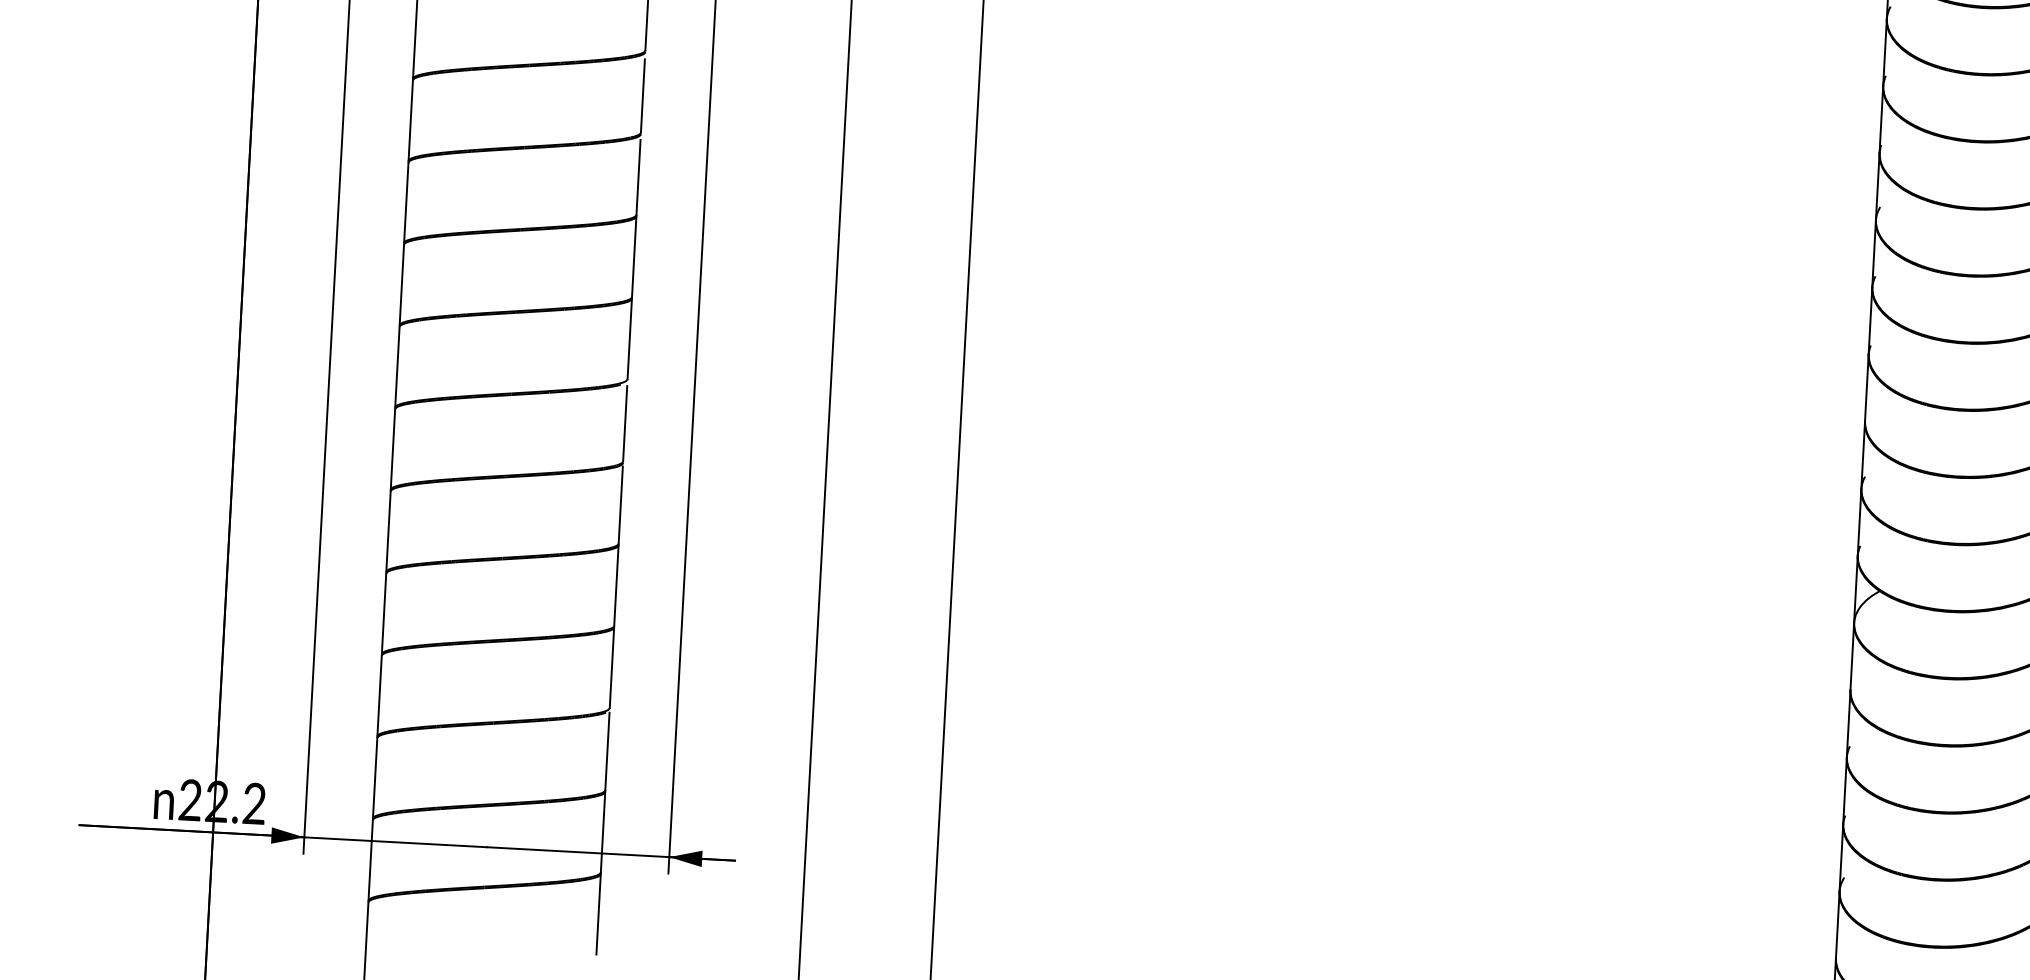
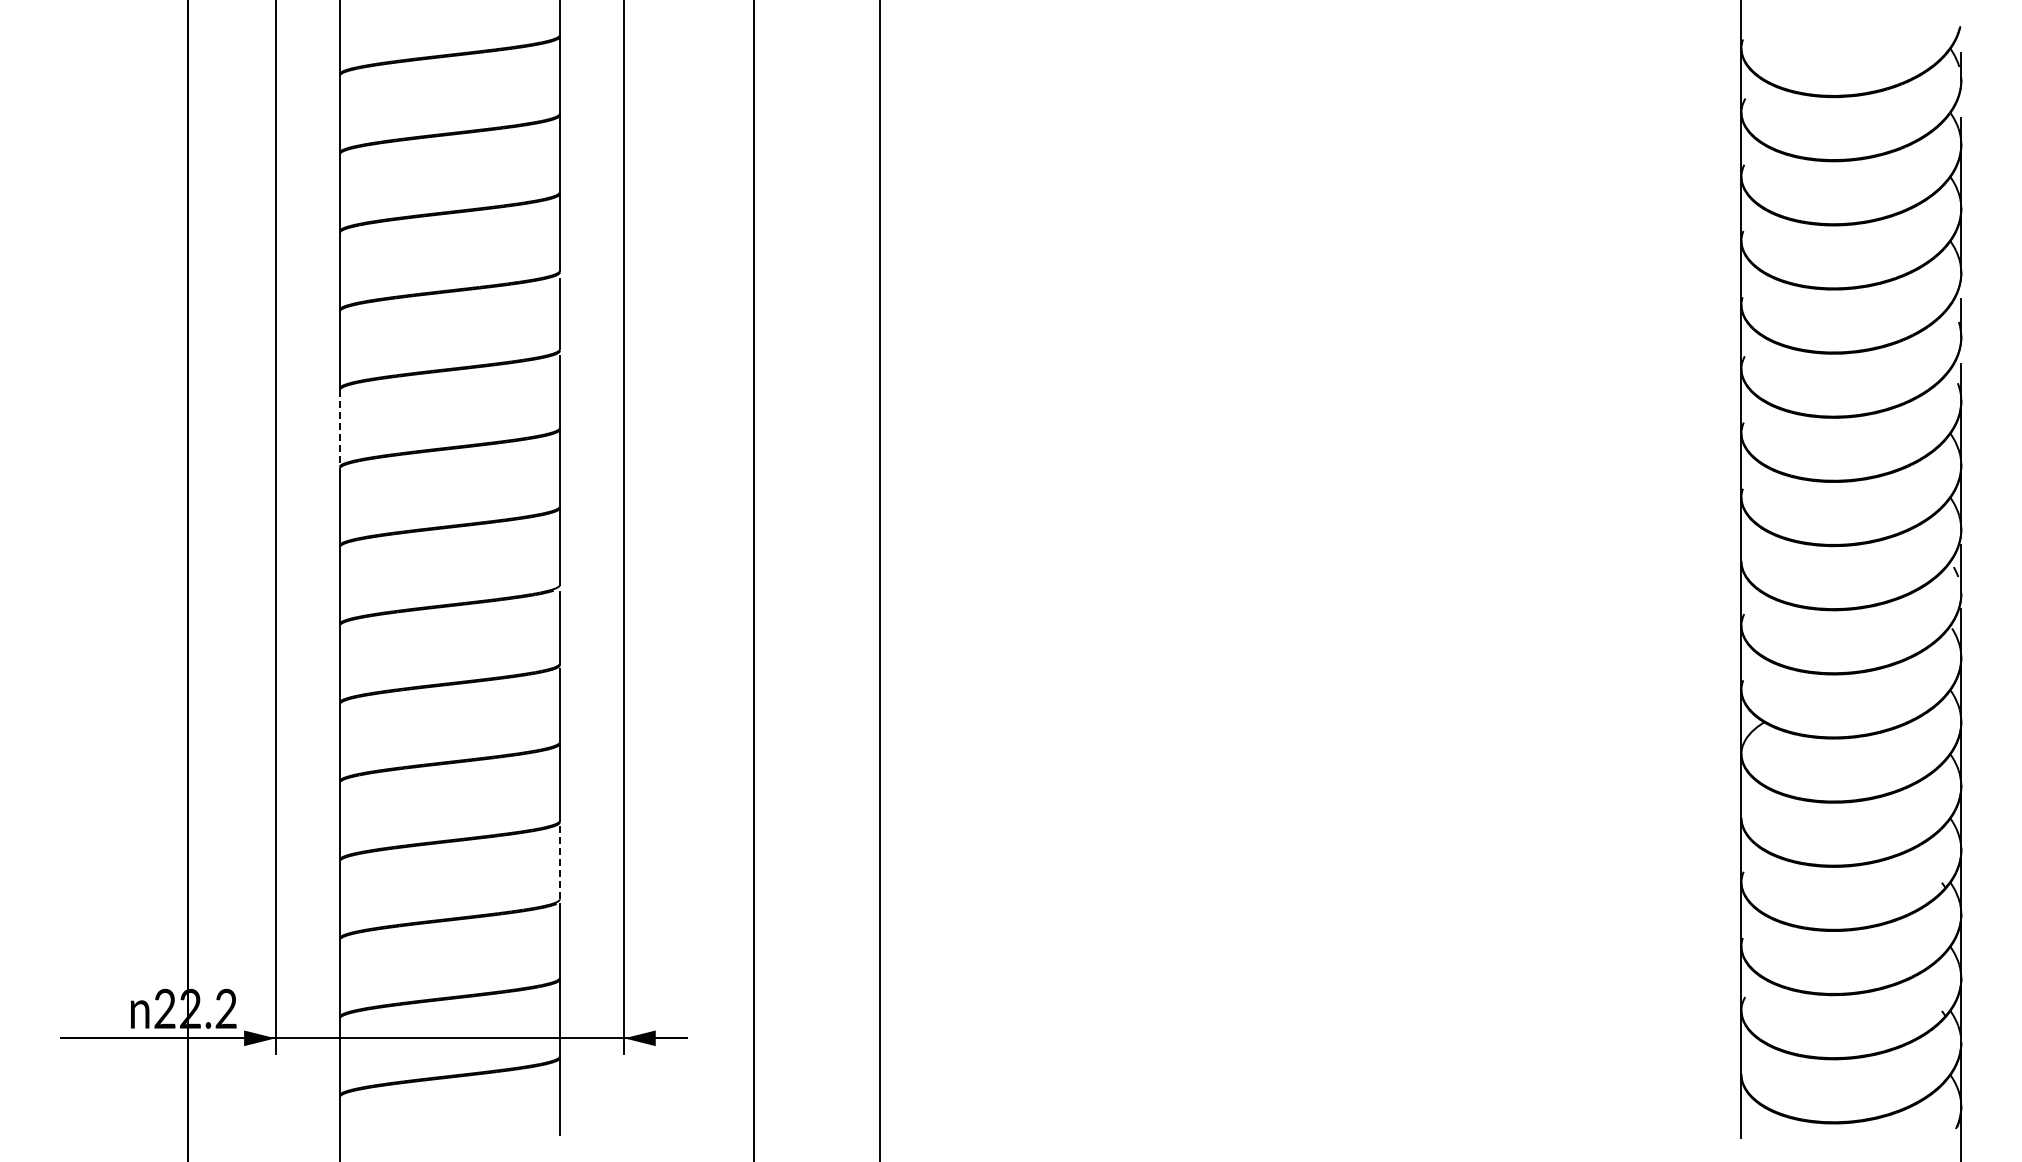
line: (405, 203) -> (339, 429), solid -> dashed
line: (611, 667) -> (559, 860), solid -> dashed

